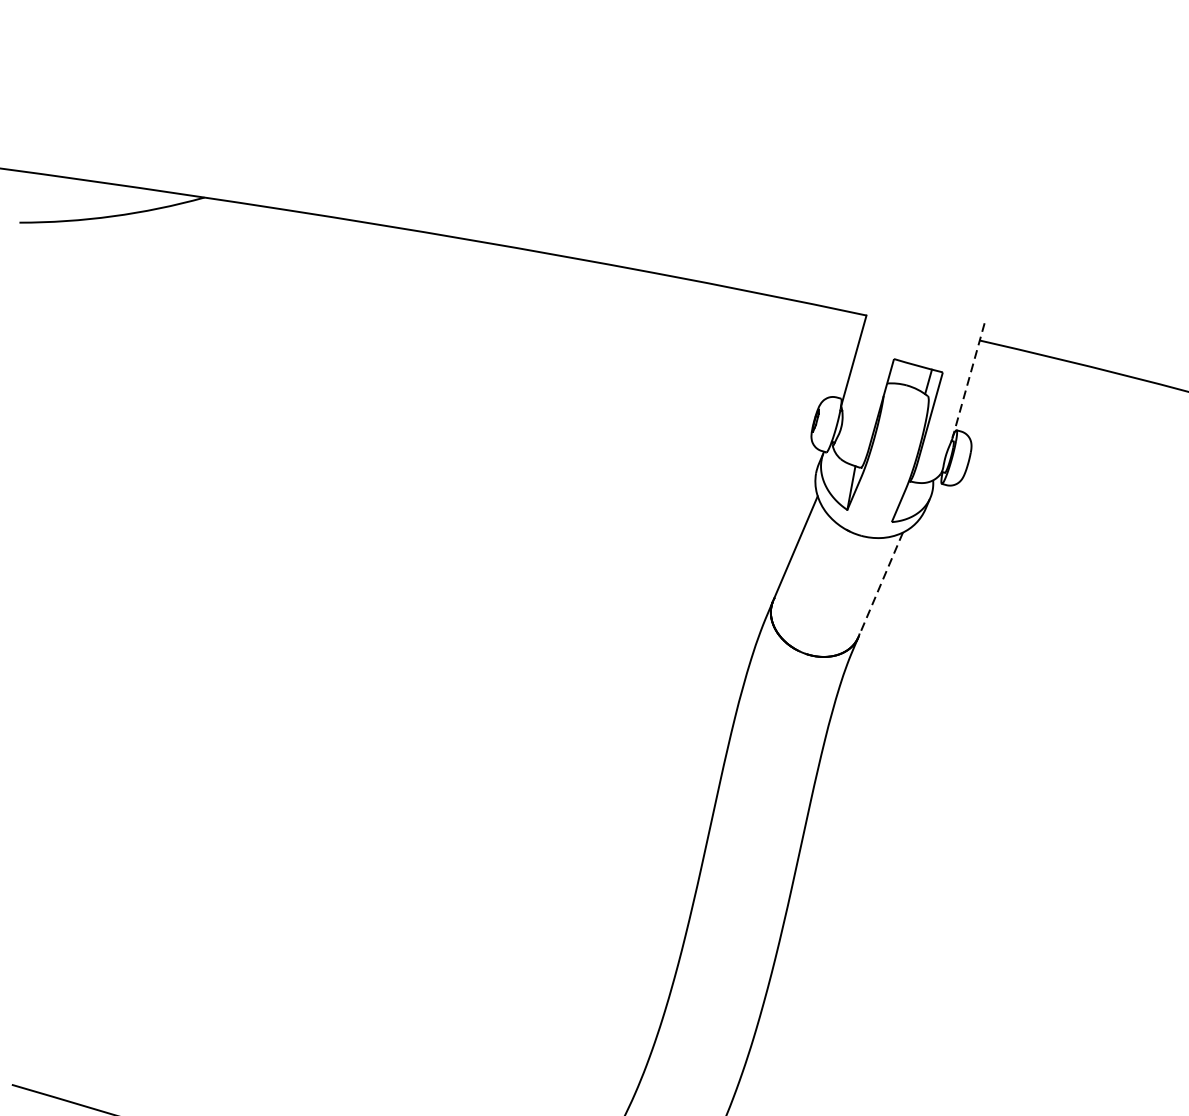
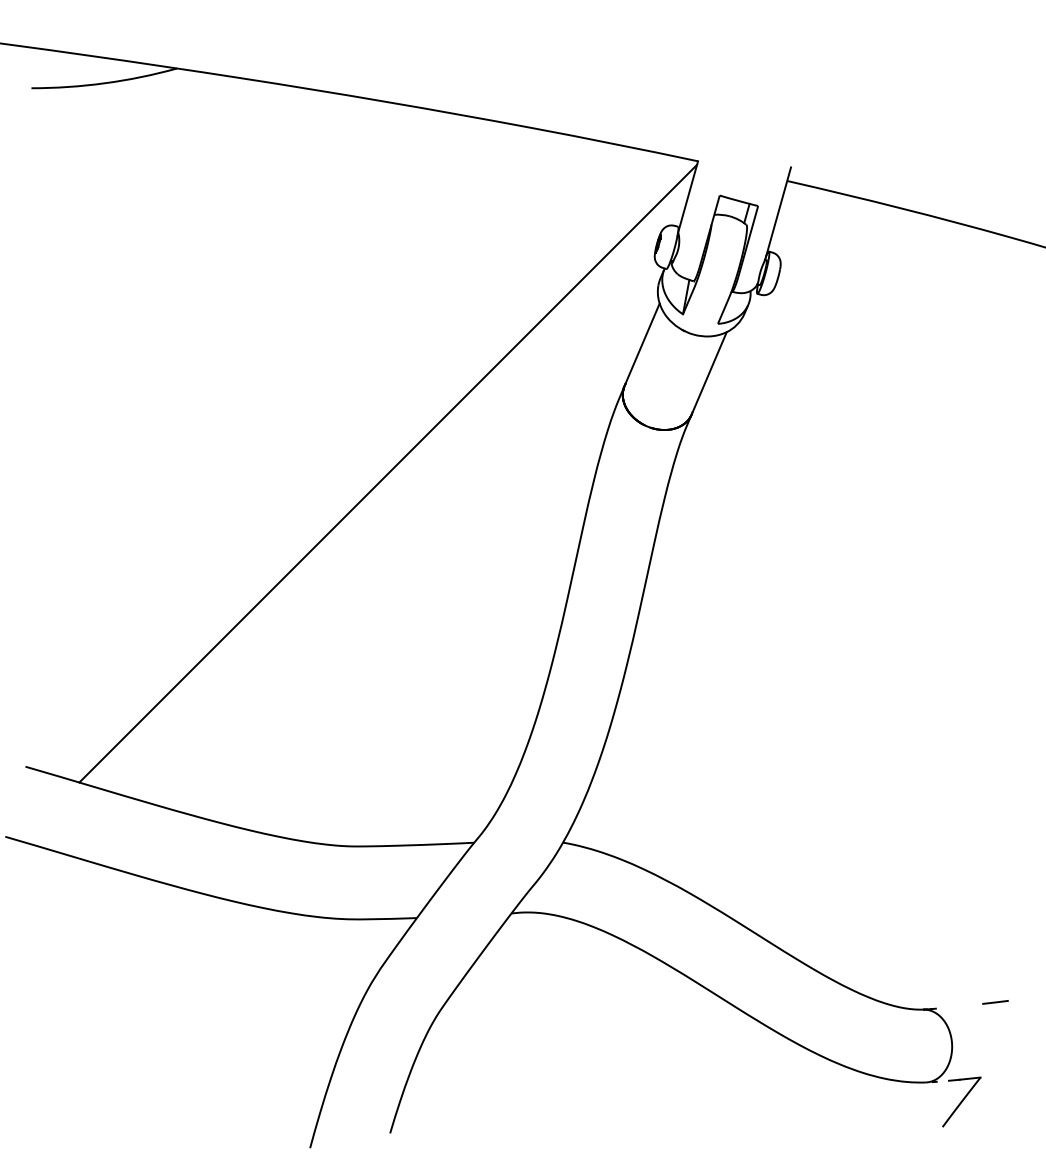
line: (968, 381) -> (778, 213), dashed -> solid
line: (881, 585) -> (709, 373), dashed -> solid
line: (473, 712) -> (388, 473), added

